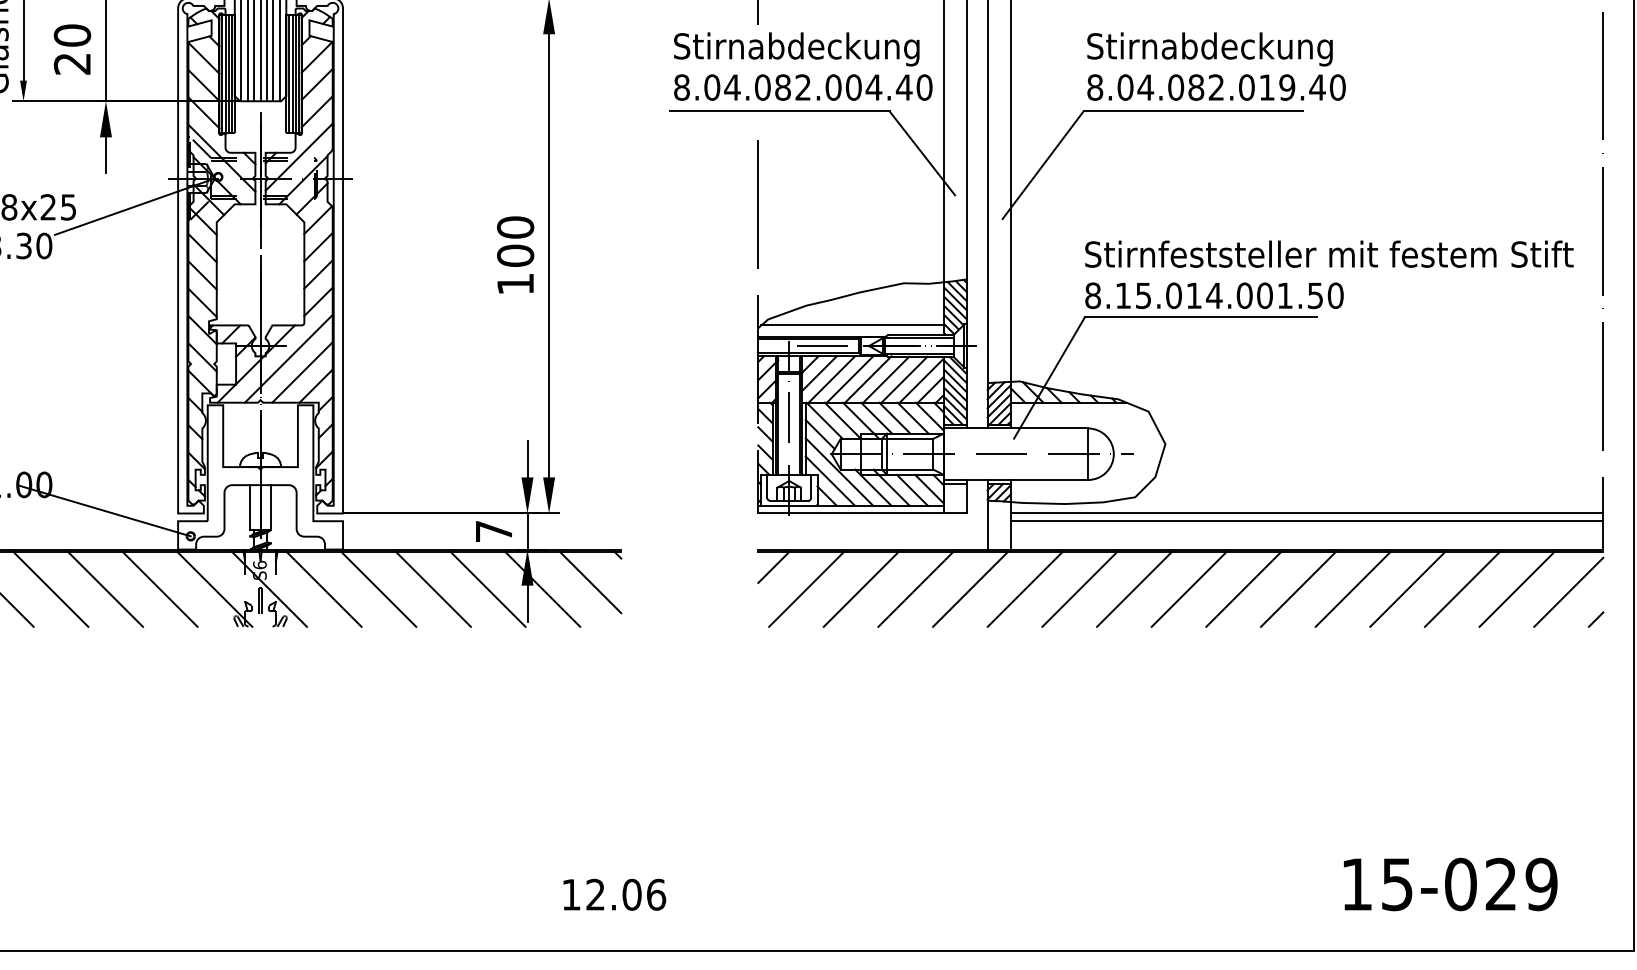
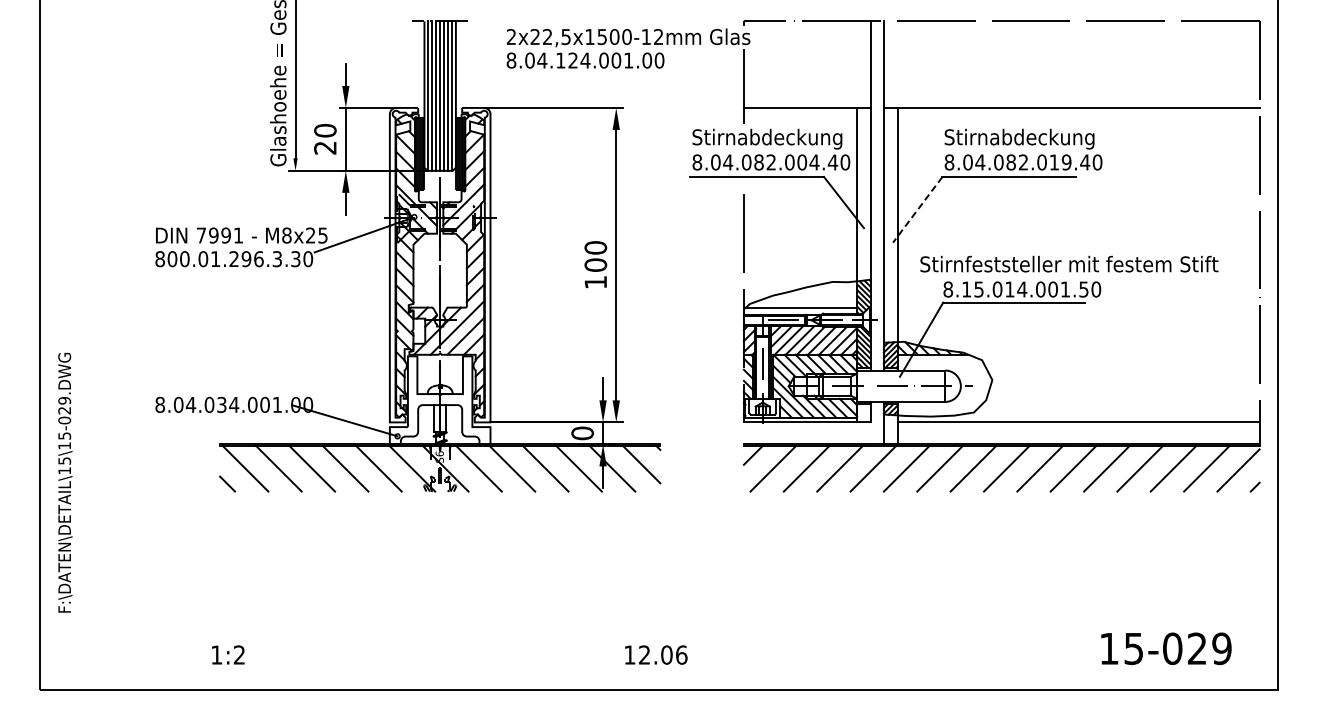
line: (1042, 166) -> (917, 210), solid -> dashed
text: (1329, 253) -> (1069, 263), moved
line: (1306, 521) -> (1078, 427), removed
text: (493, 531) -> (582, 433), 7 -> 0

